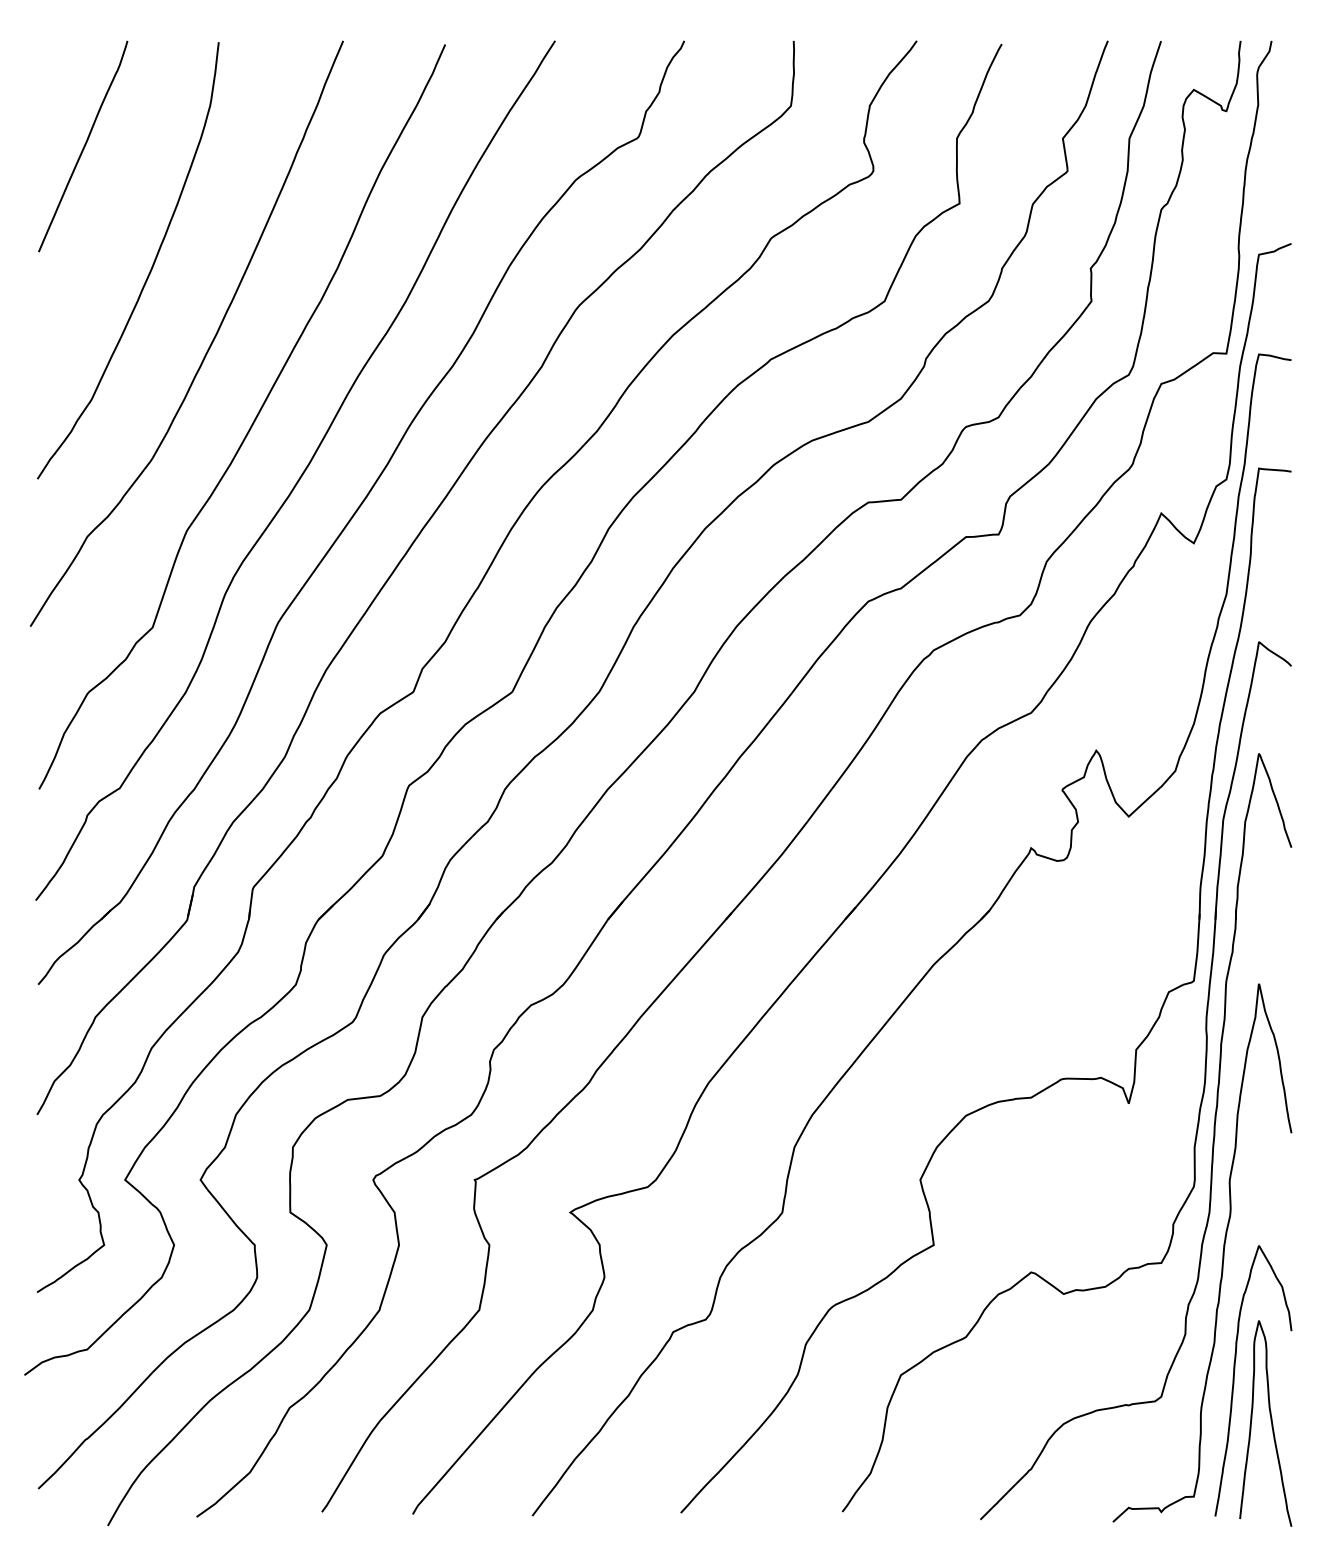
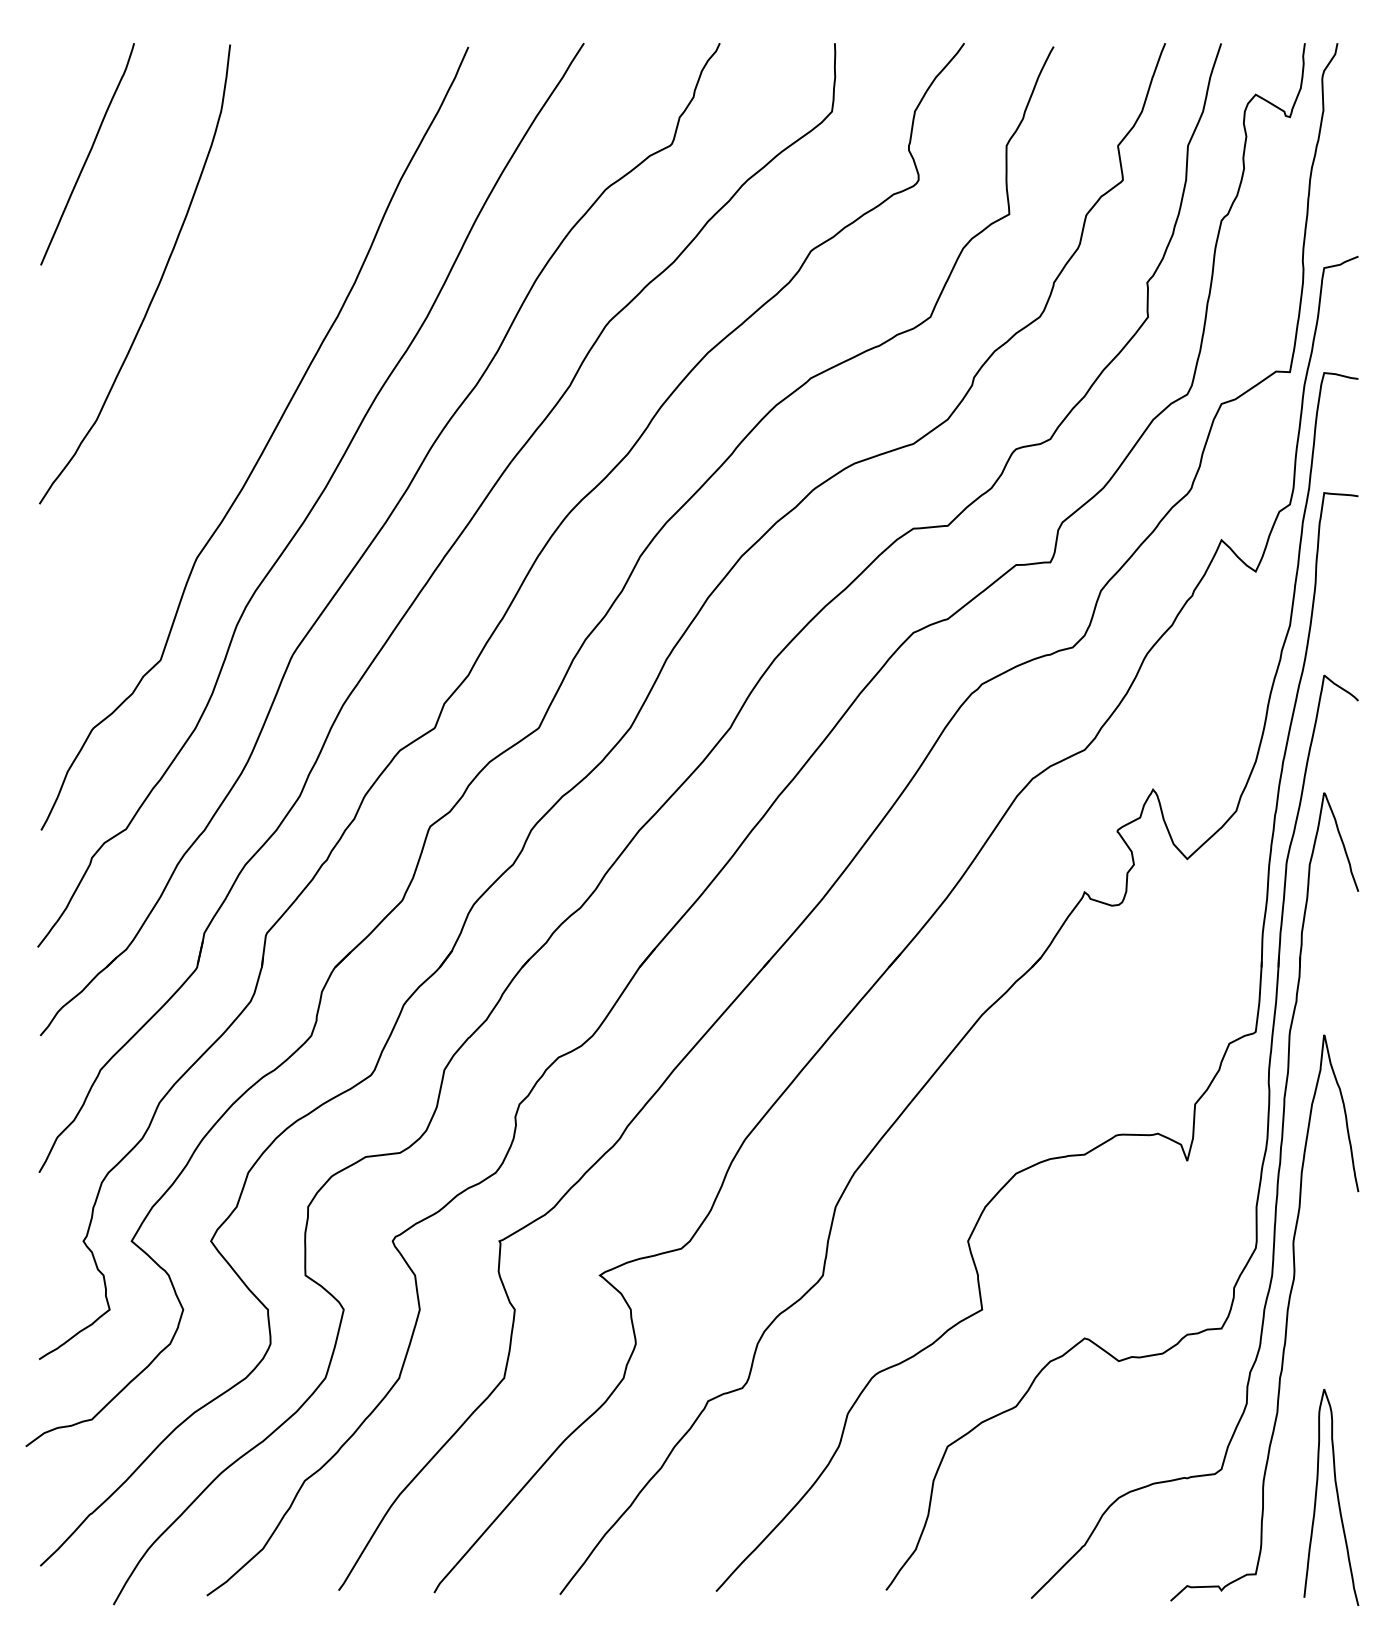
curve: (209, 345) -> (220, 363), removed
curve: (1234, 1380) -> (1298, 1452), removed

